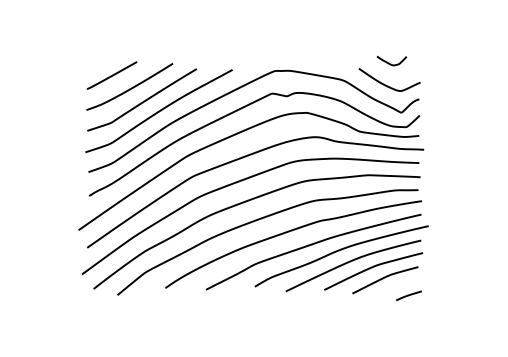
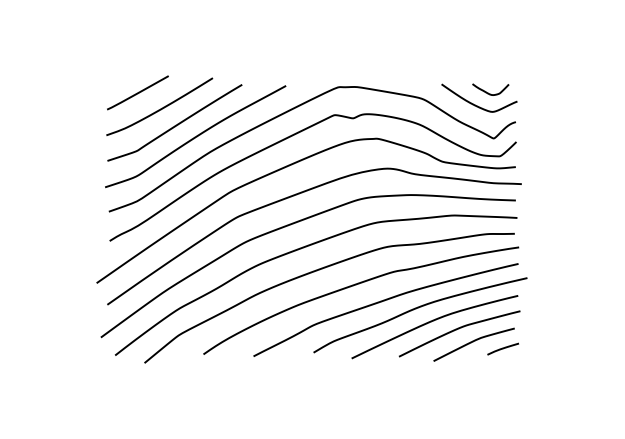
curve: (389, 62) -> (487, 91), moved
line: (408, 295) -> (502, 348), moved

